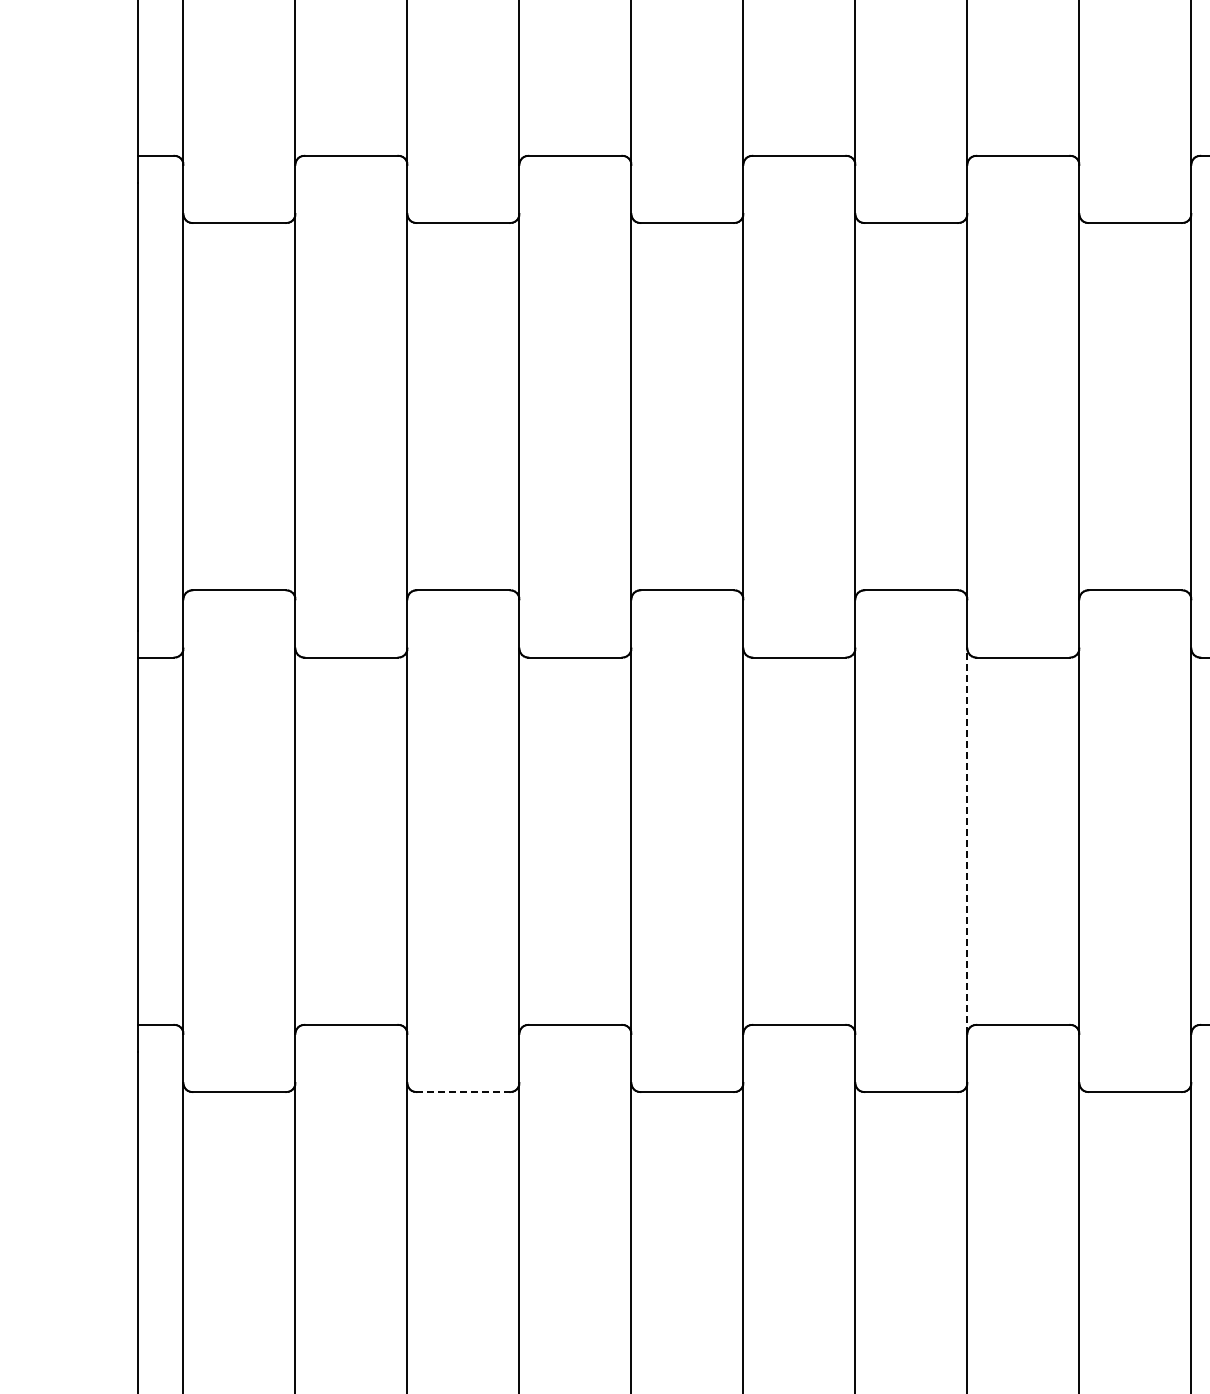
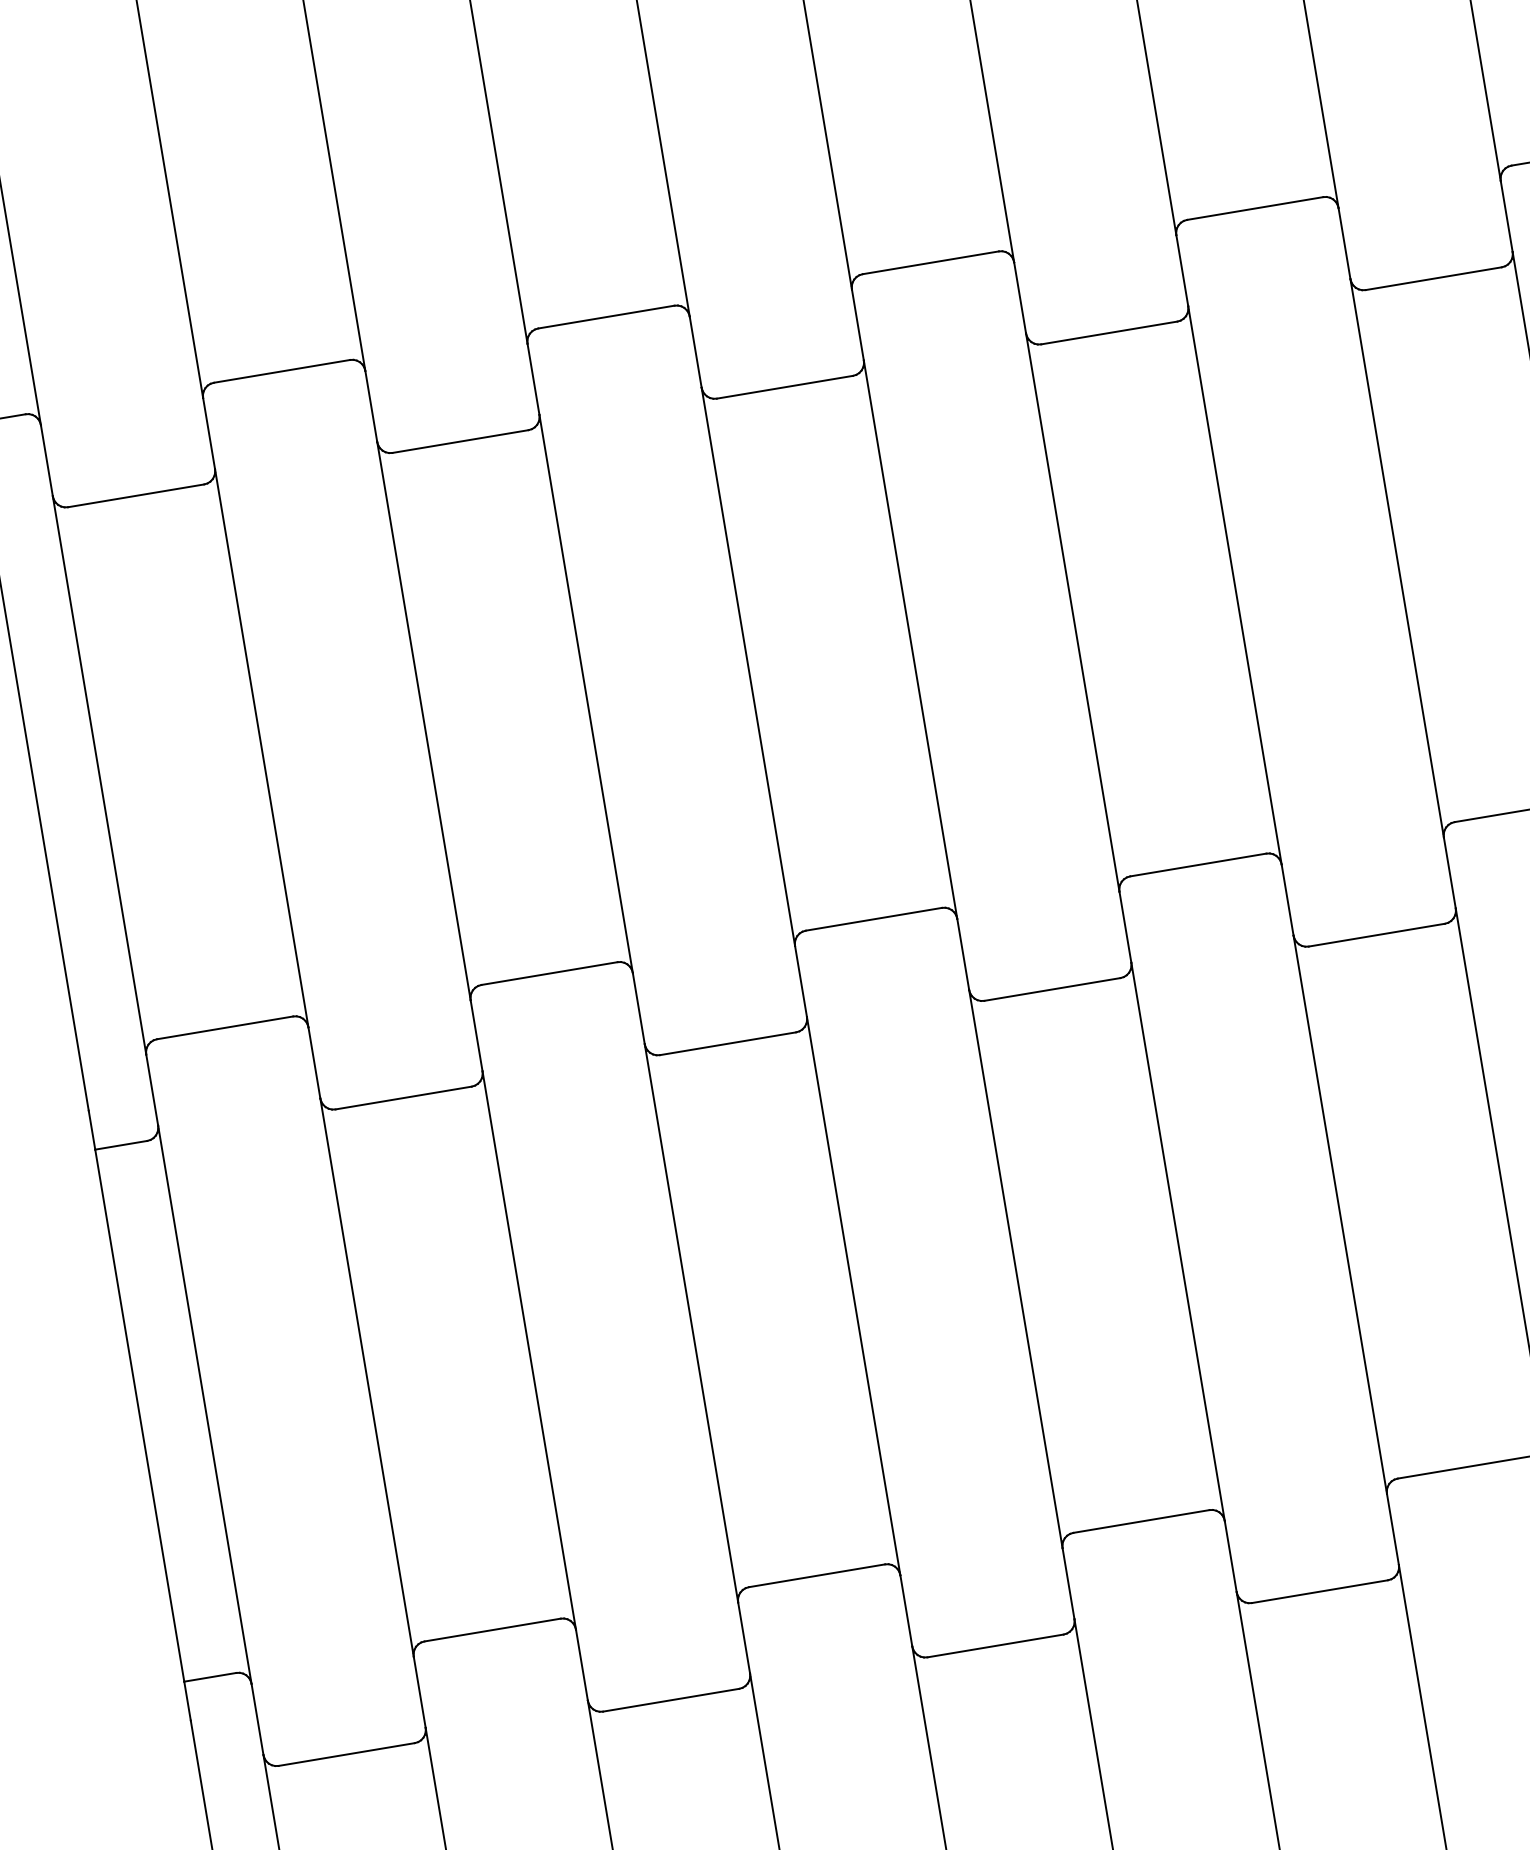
line: (967, 841) -> (1340, 1215), dashed -> solid
line: (463, 1092) -> (671, 1700), dashed -> solid

